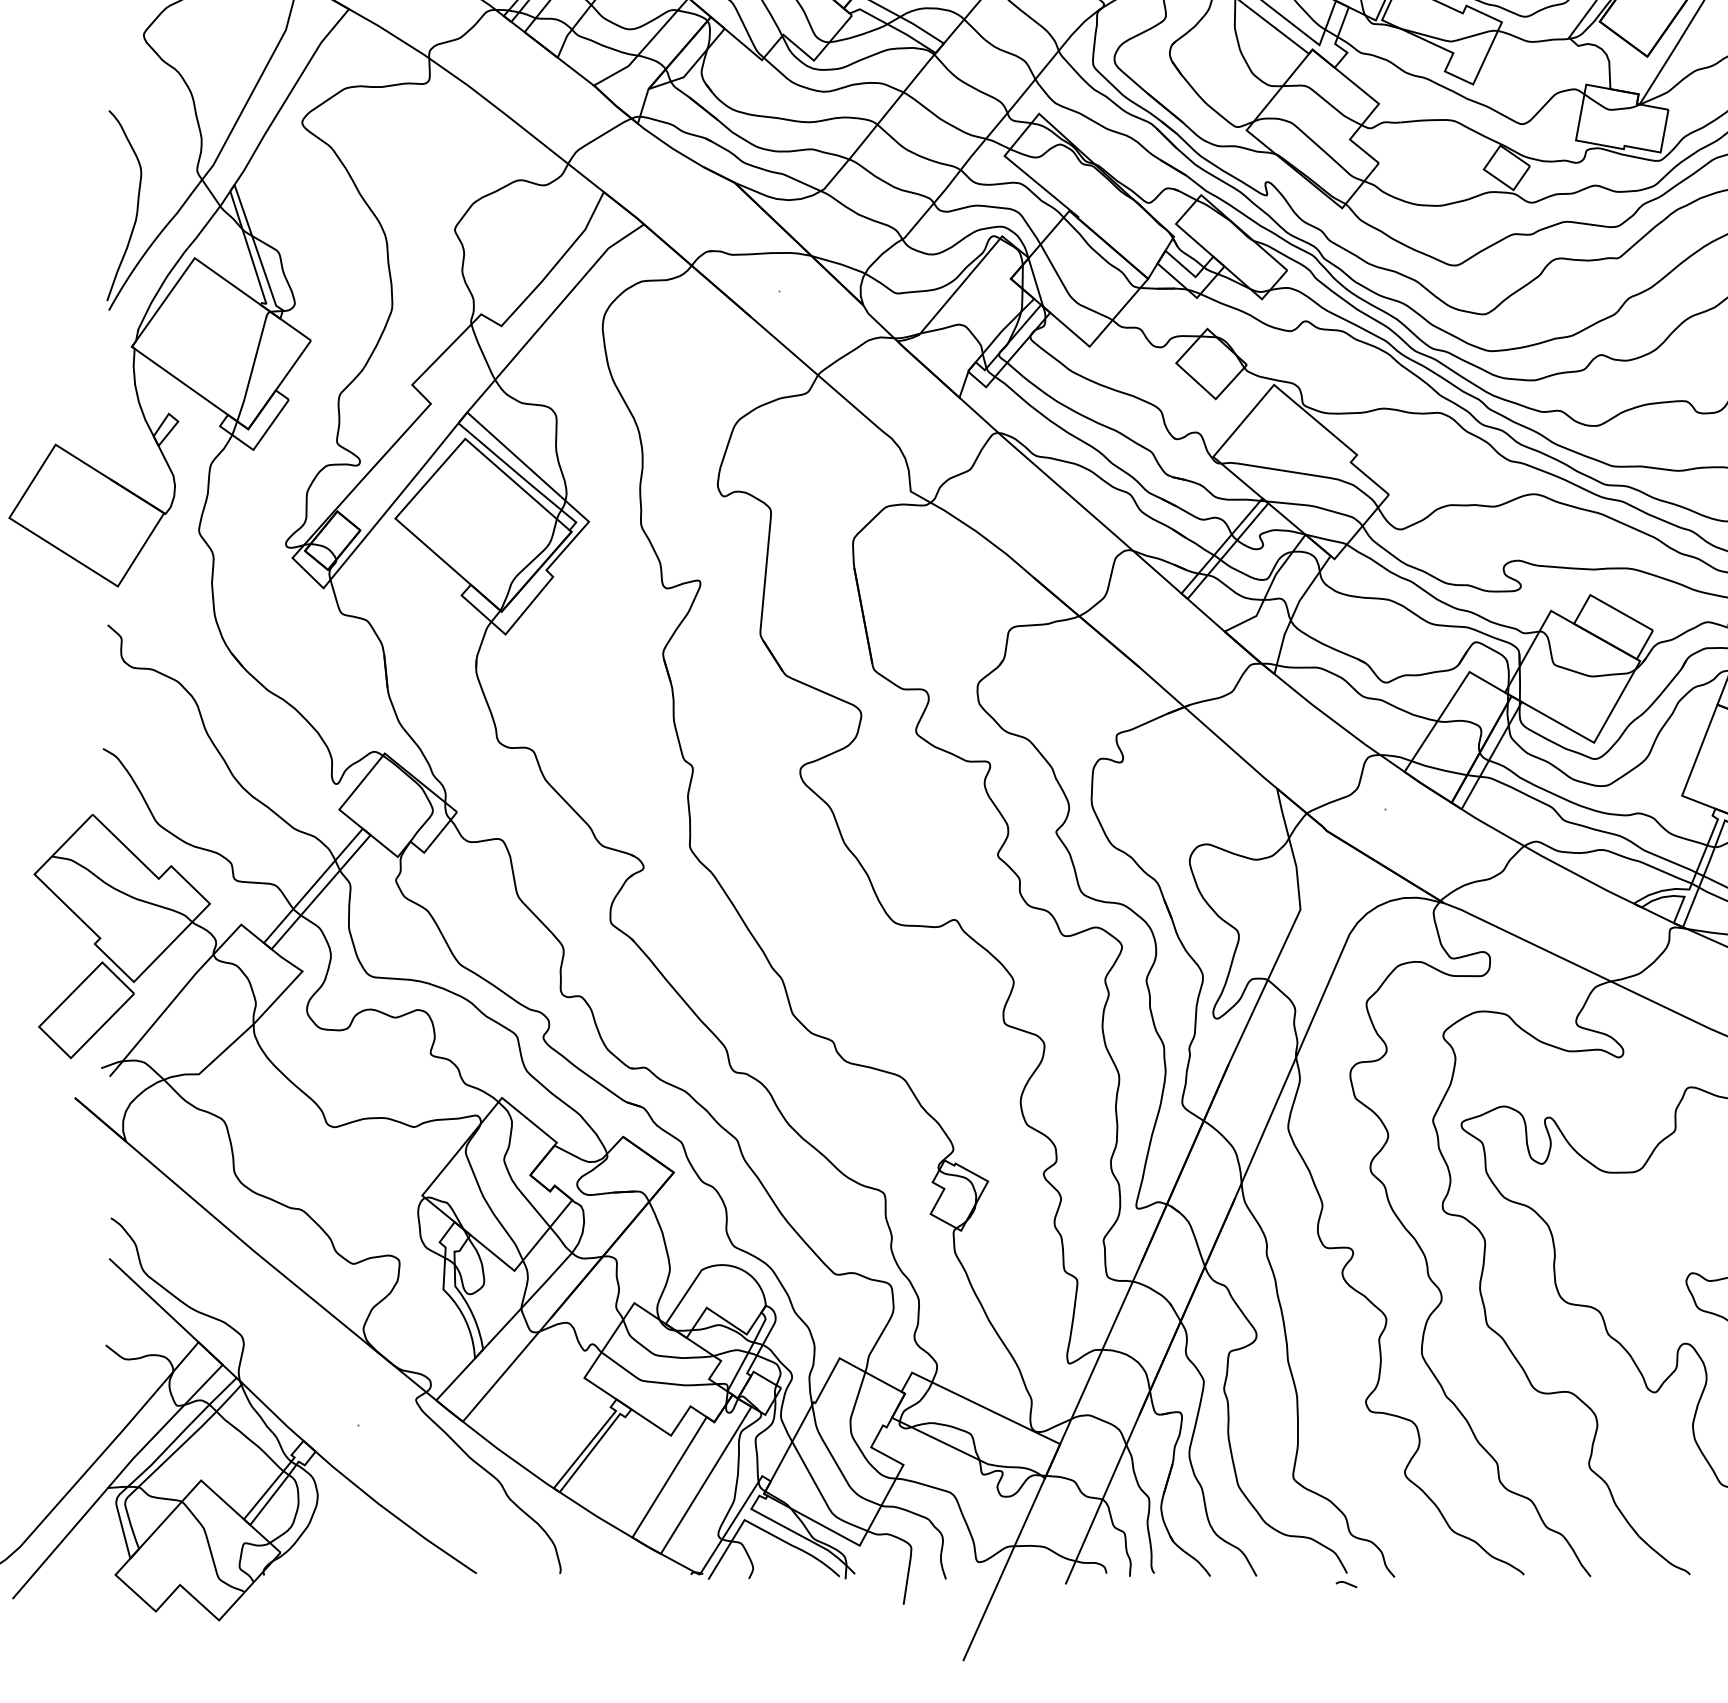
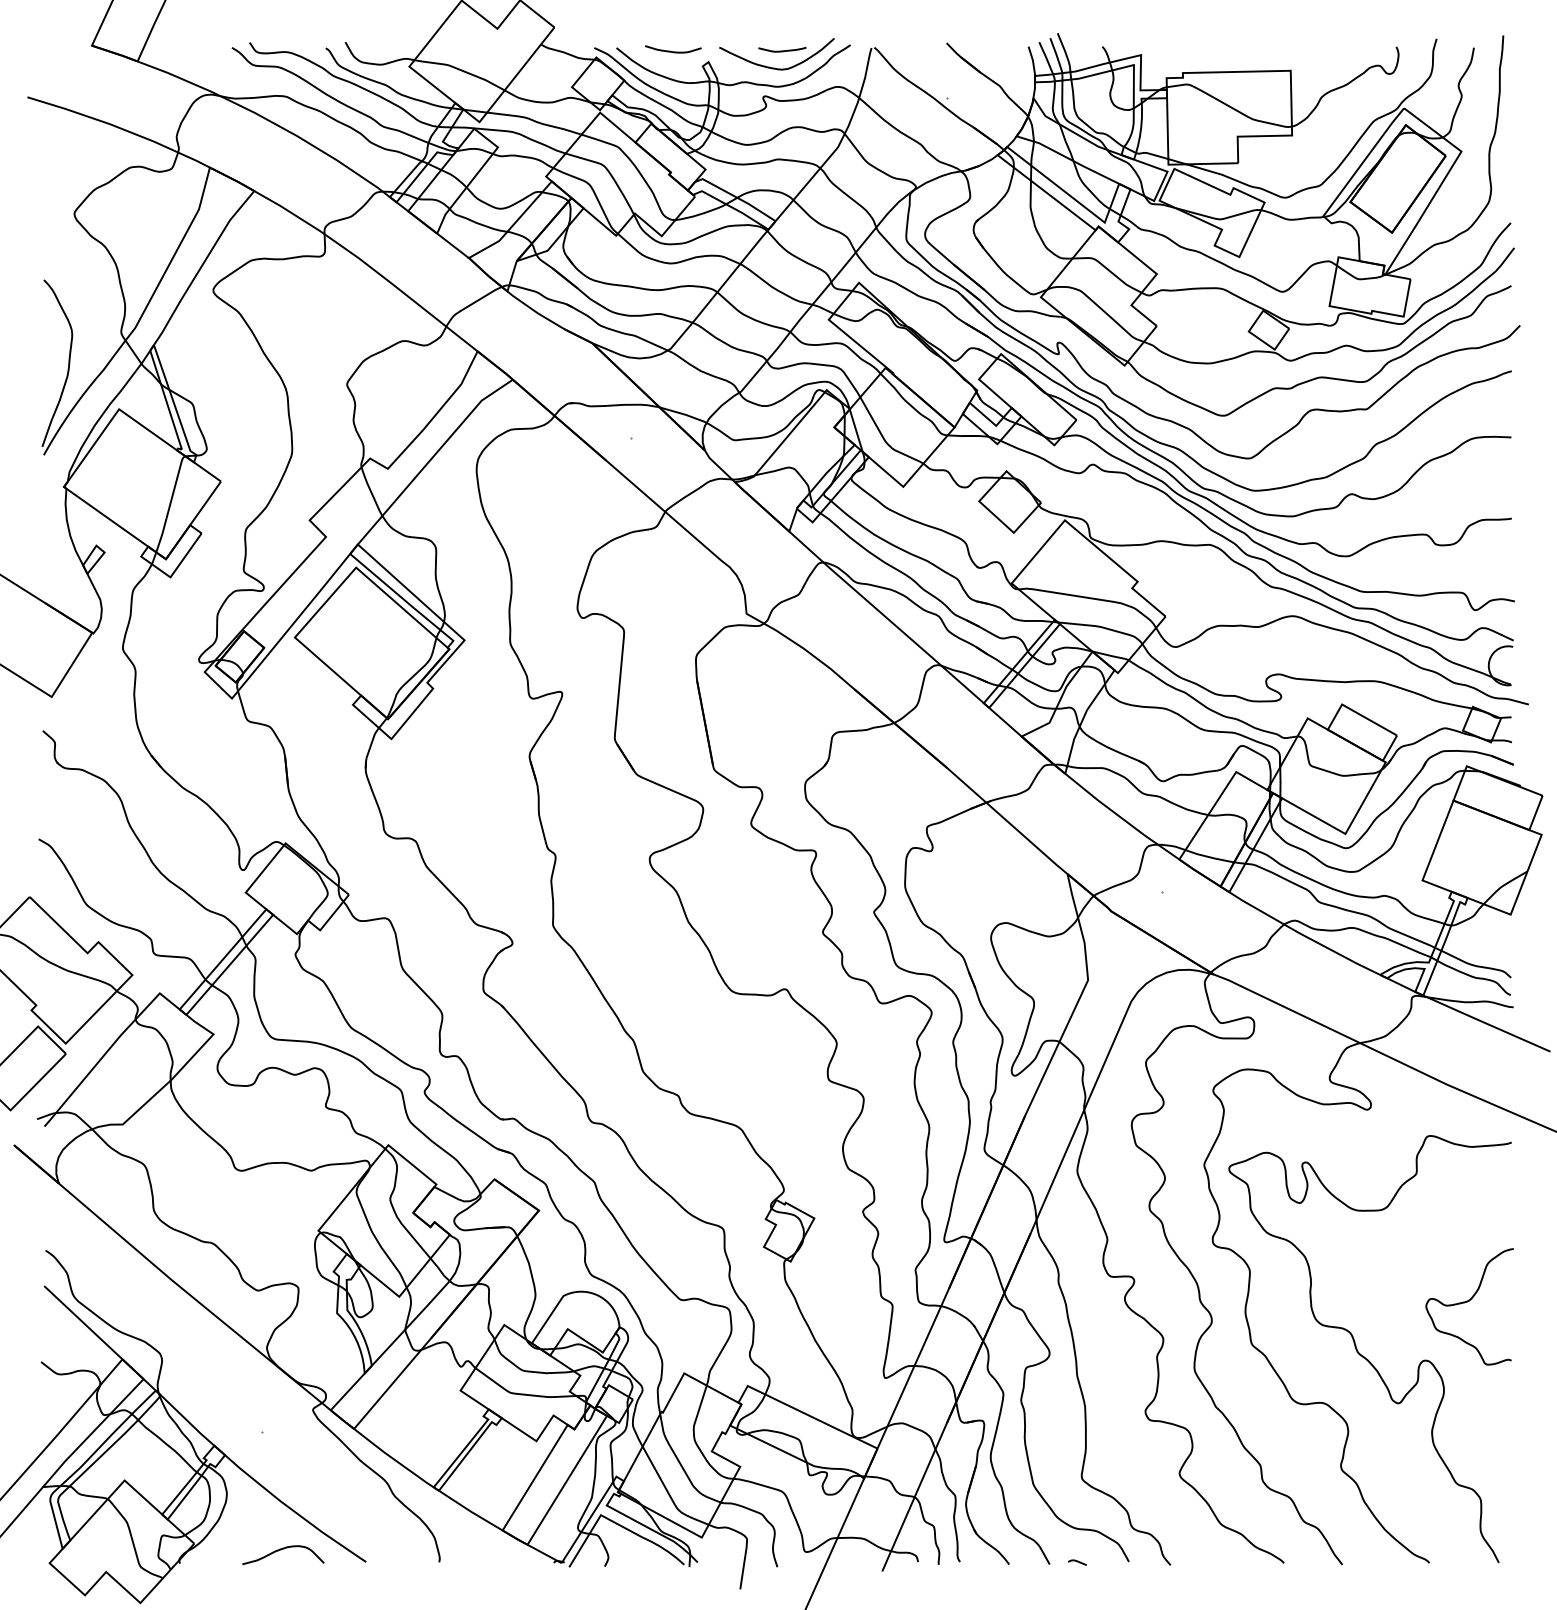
curve: (380, 1560) -> (281, 1550), added
curve: (1346, 1584) -> (1077, 1562), moved

